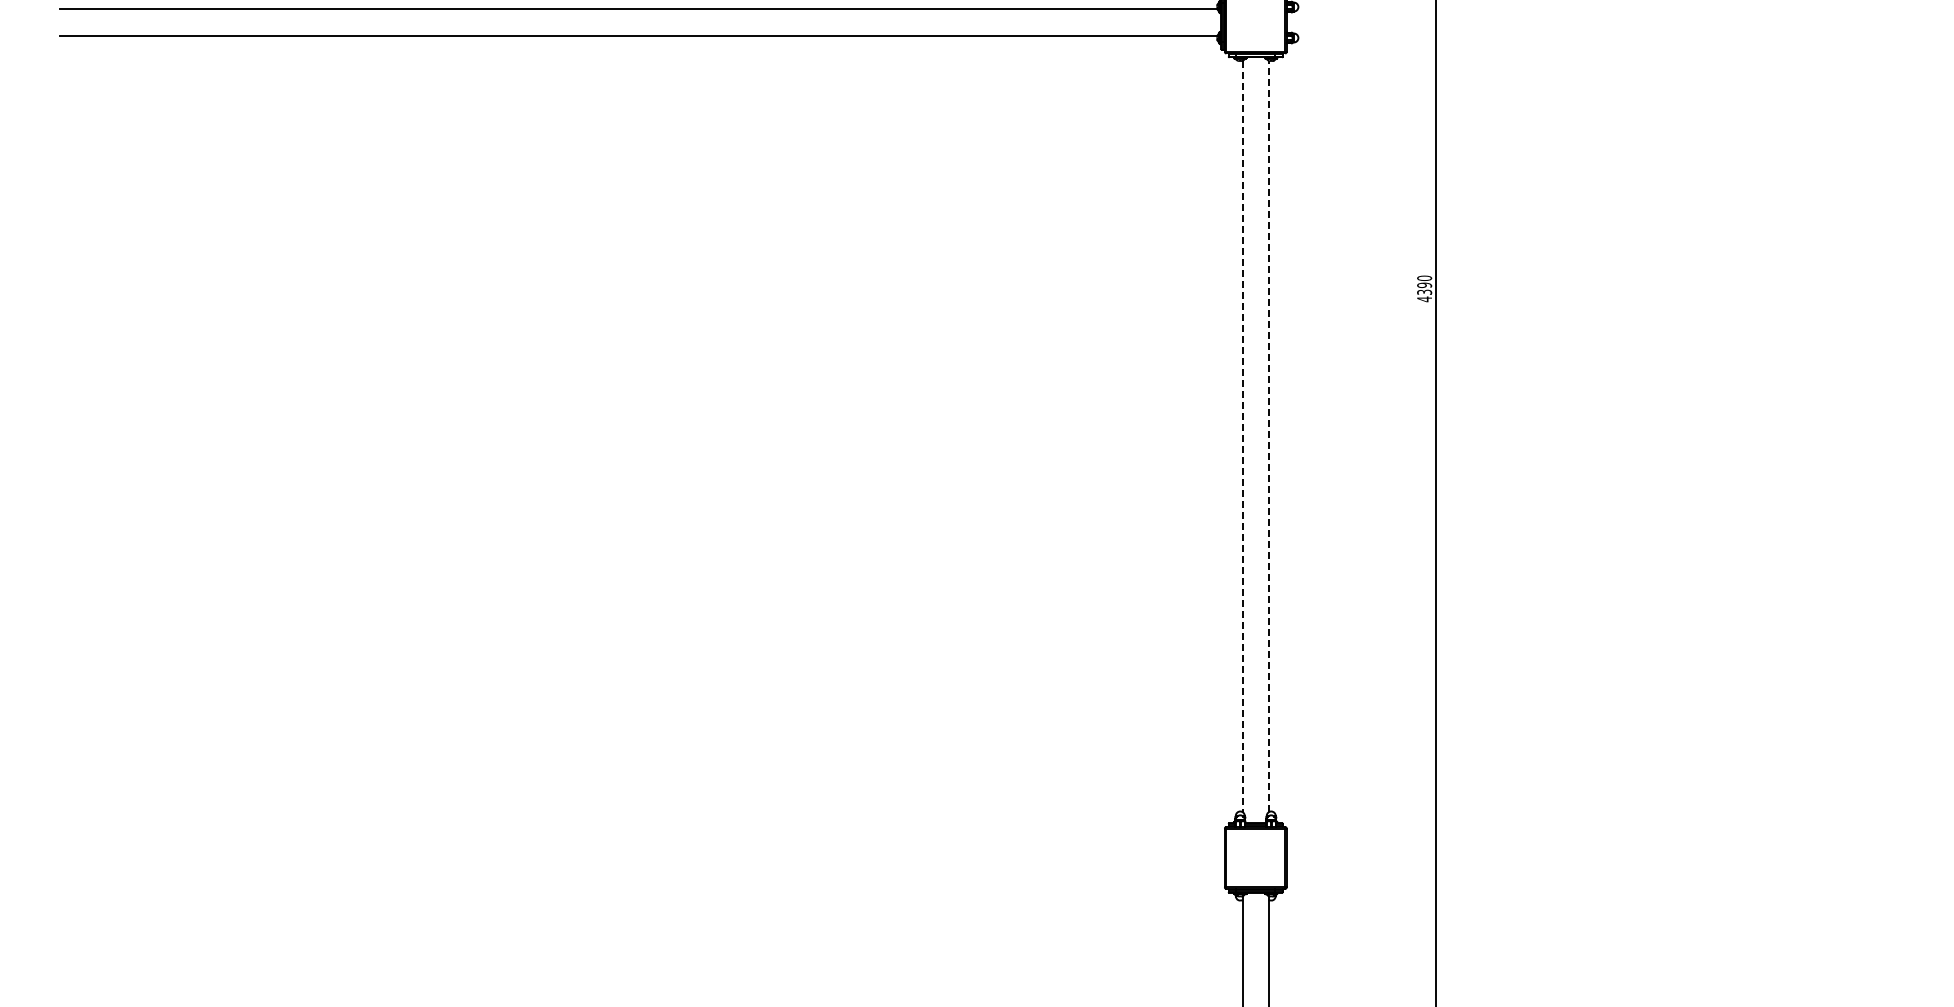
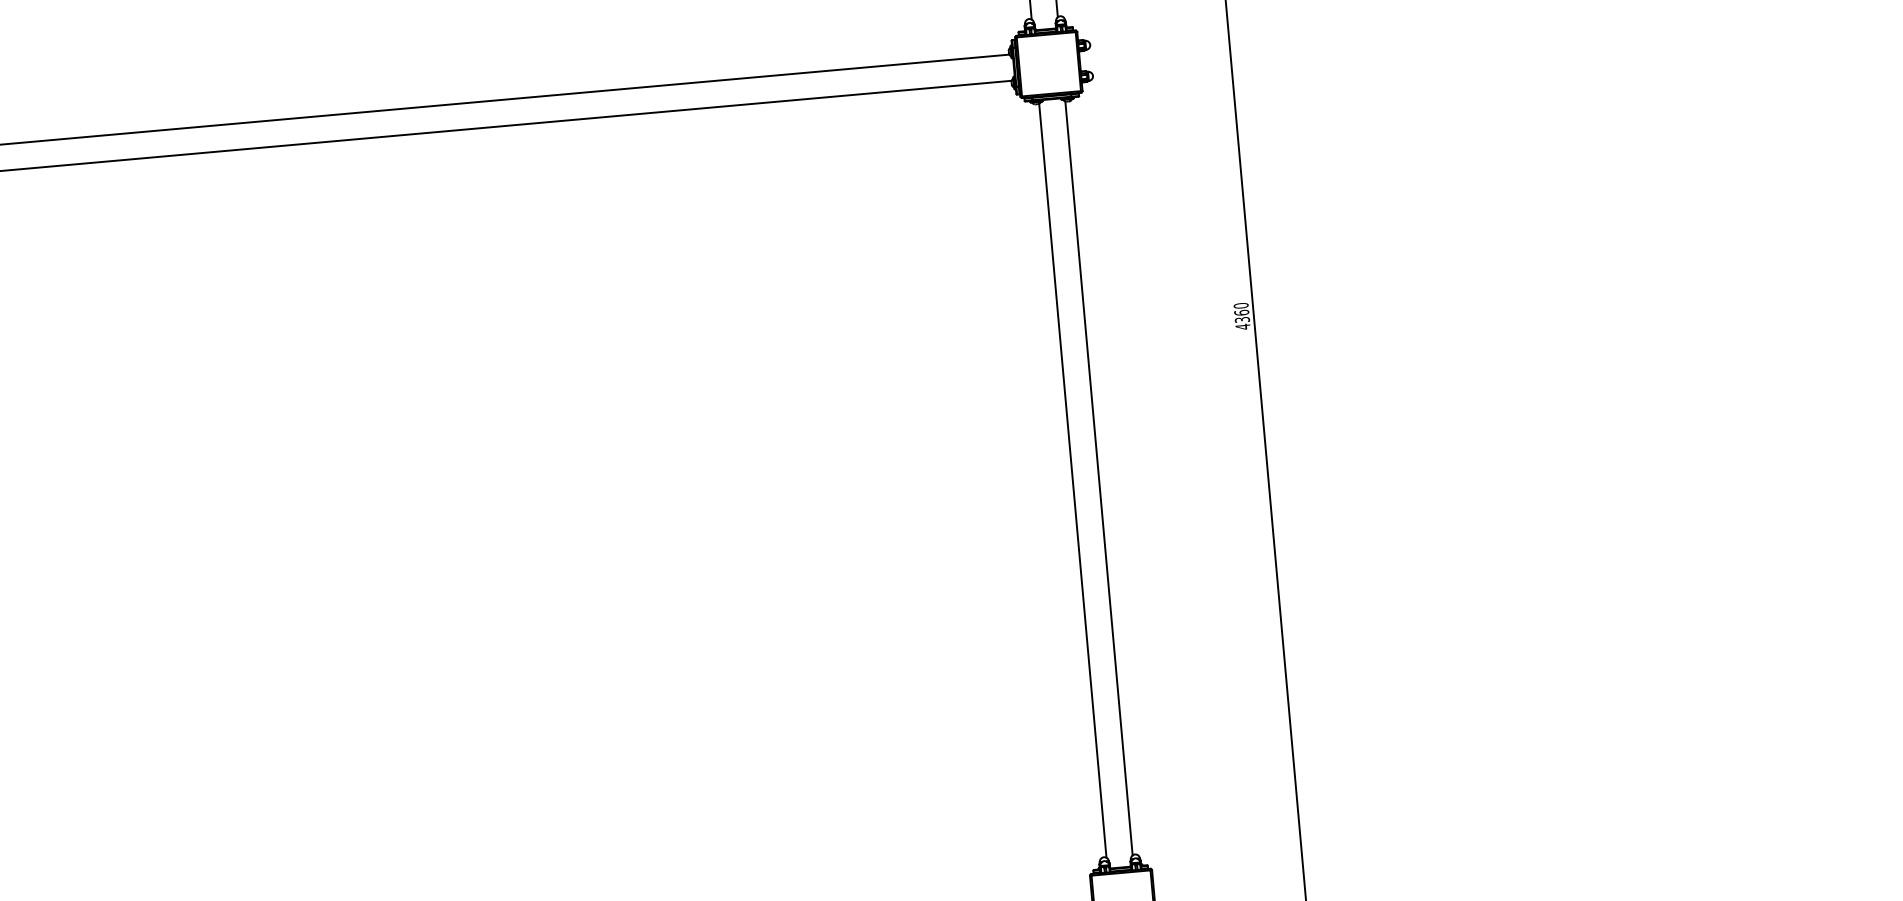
text: (1424, 285) -> (1241, 313), 4390 -> 4360
line: (1242, 436) -> (1072, 480), dashed -> solid
line: (1268, 436) -> (1098, 478), dashed -> solid

